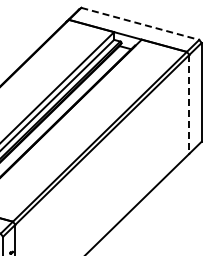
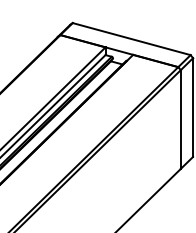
line: (140, 24) -> (131, 39), dashed -> solid
line: (189, 104) -> (180, 119), dashed -> solid

